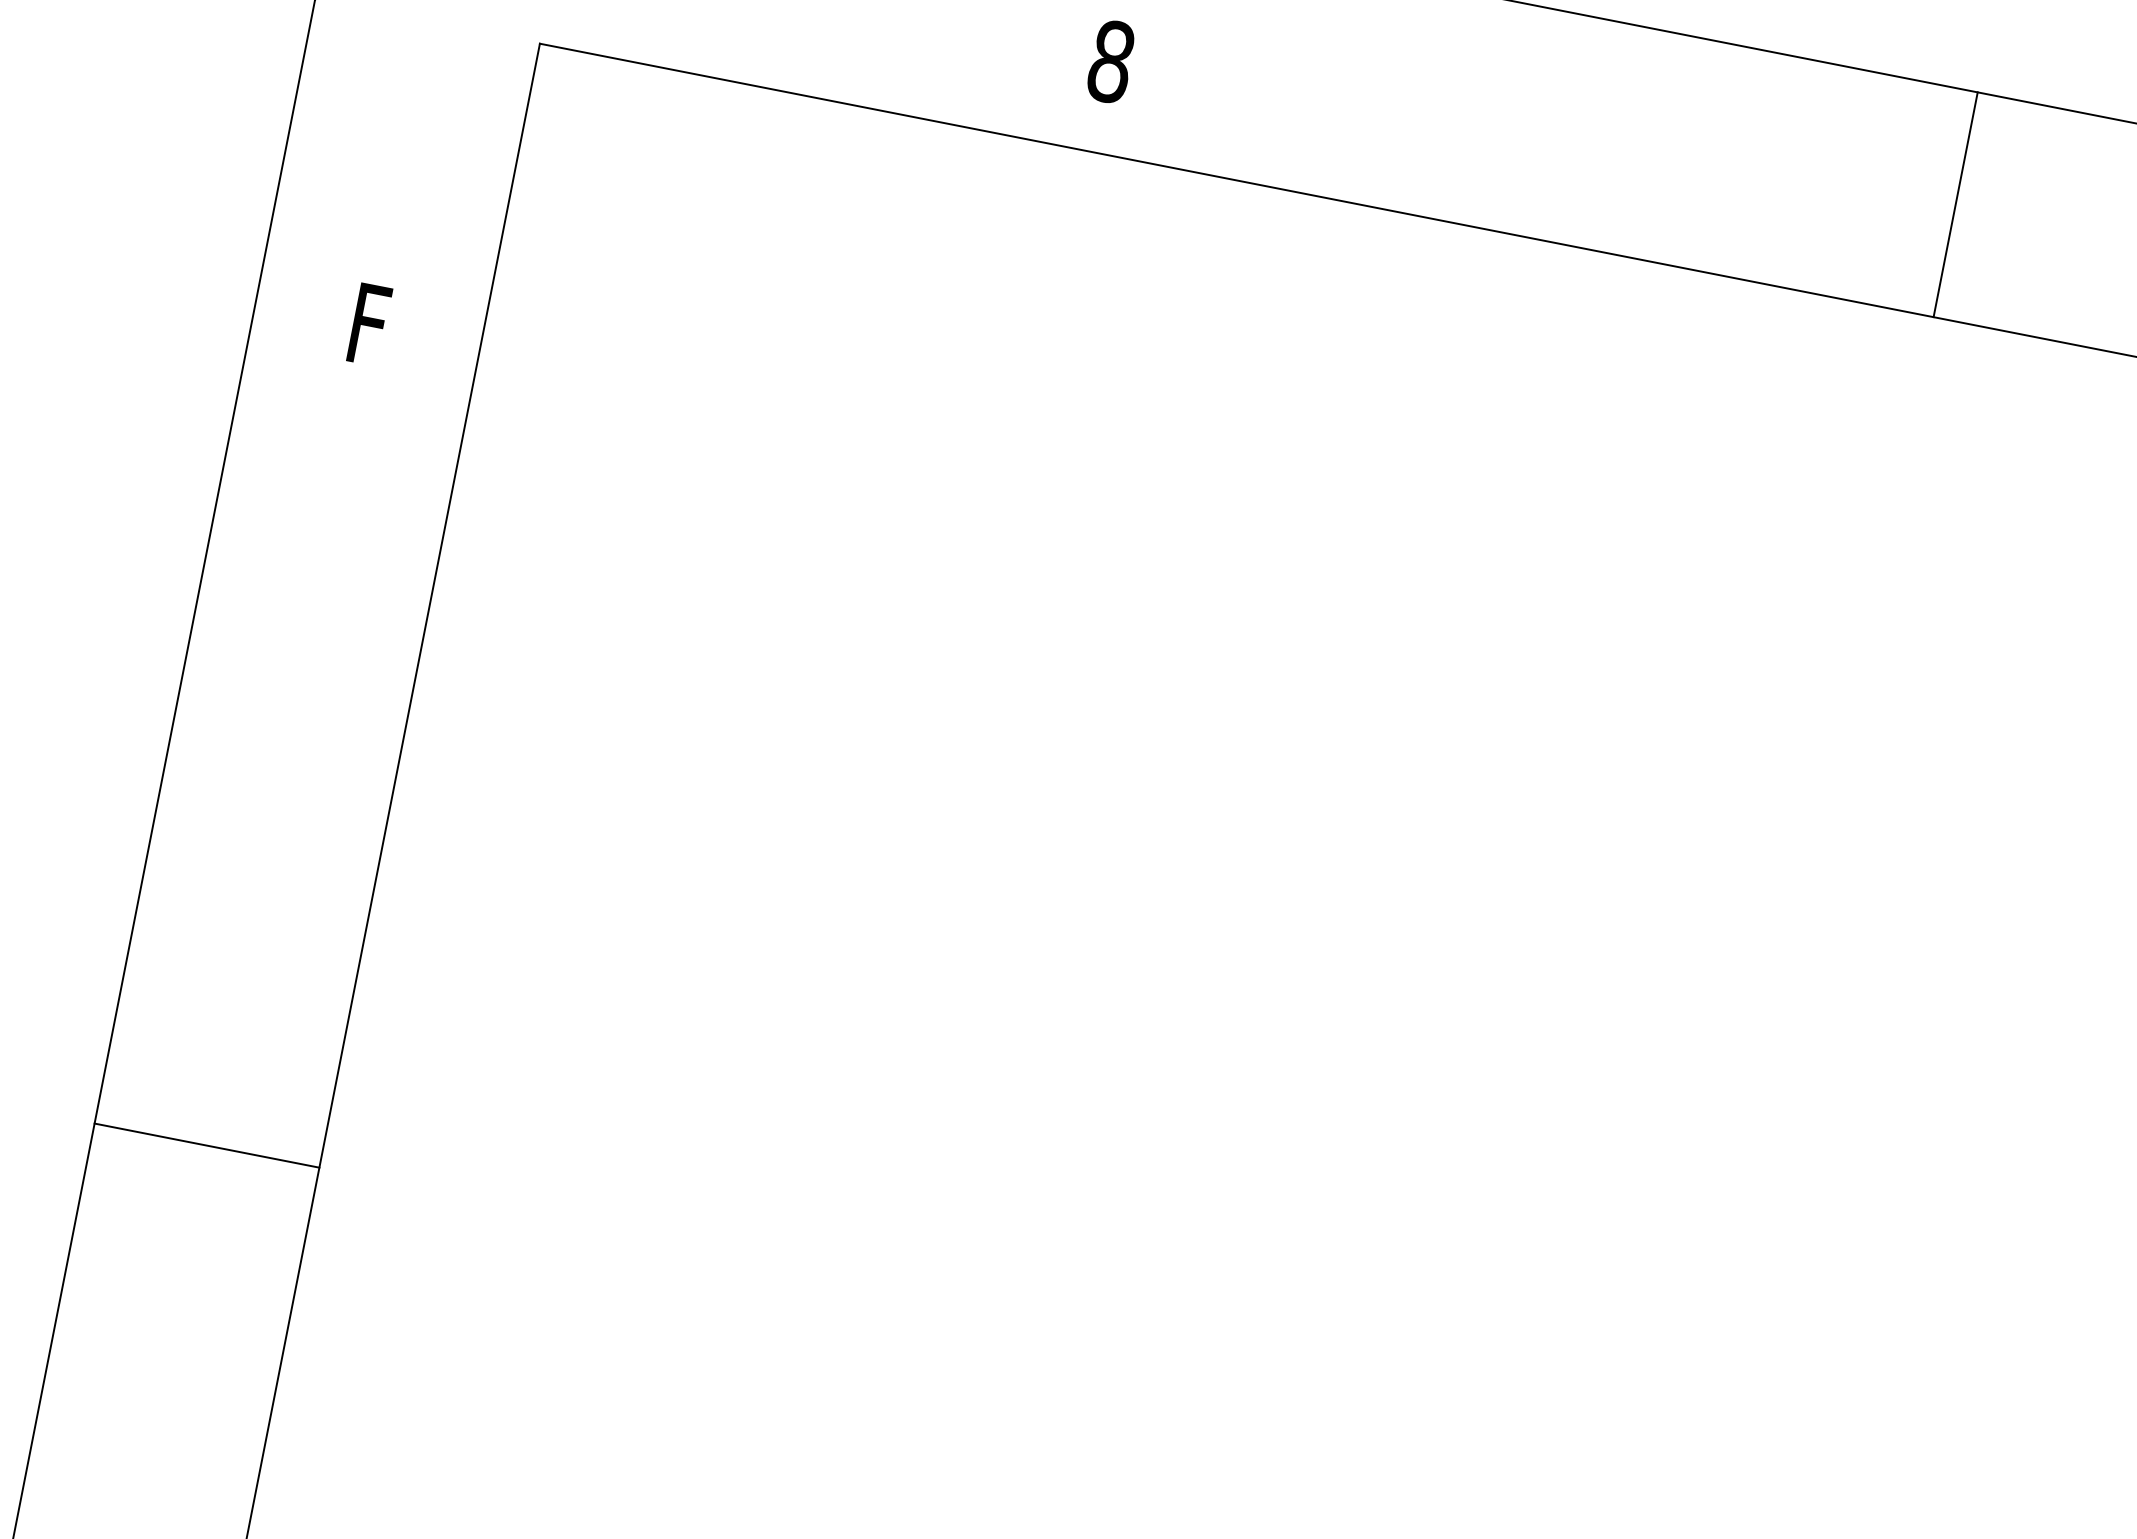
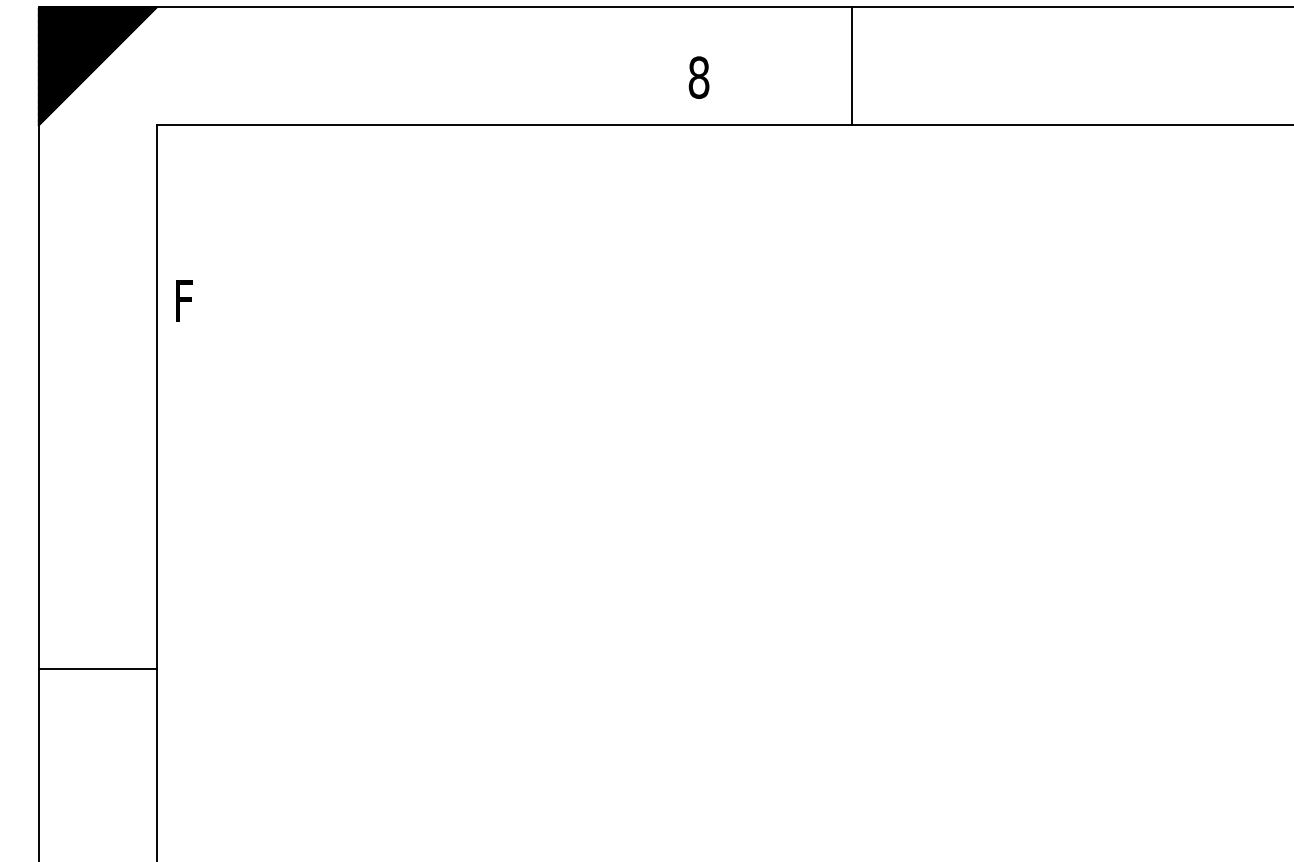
text: (1110, 61) -> (698, 77), moved
line: (1955, 205) -> (851, 66), moved
text: (369, 323) -> (184, 300), moved
line: (206, 1145) -> (97, 668), moved

